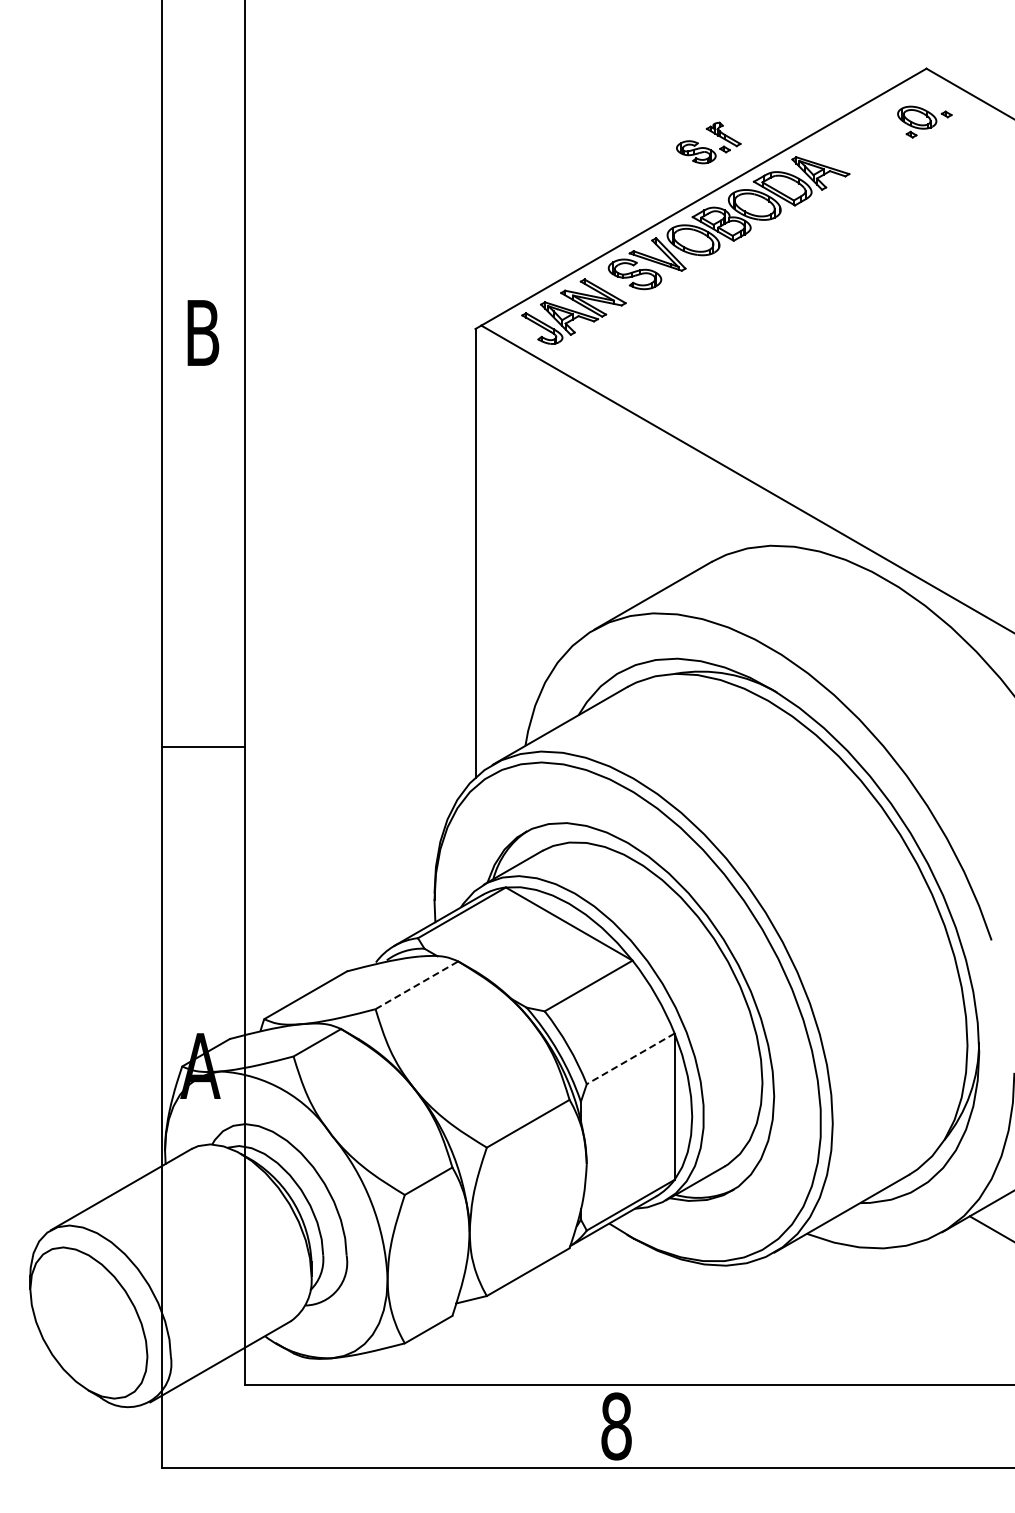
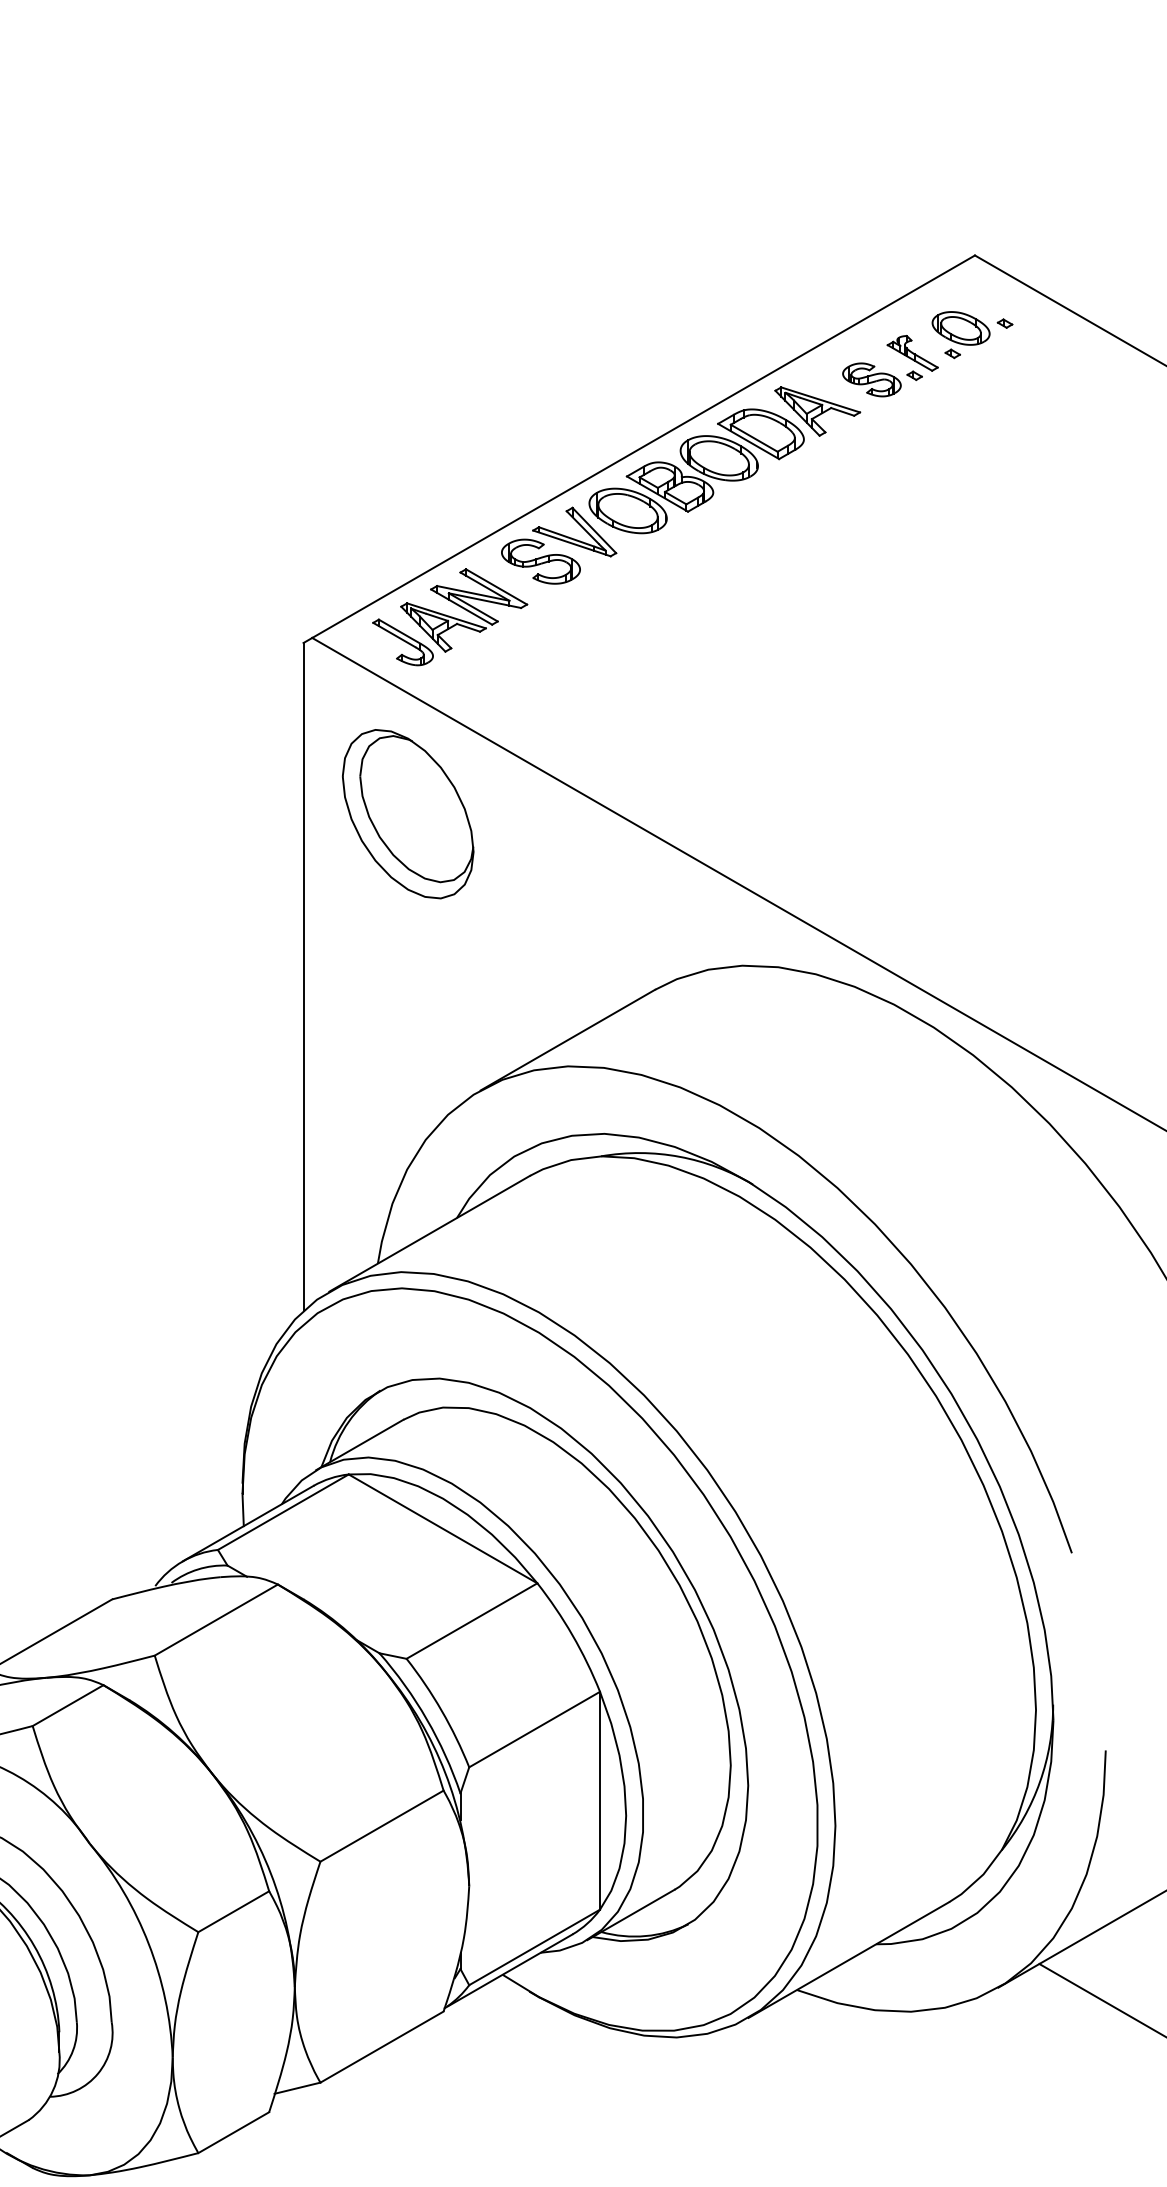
part: (708, 142) -> (890, 365), moved
part: (545, 443) -> (407, 813), added
line: (416, 985) -> (215, 1620), dashed -> solid
line: (630, 1058) -> (534, 1729), dashed -> solid

